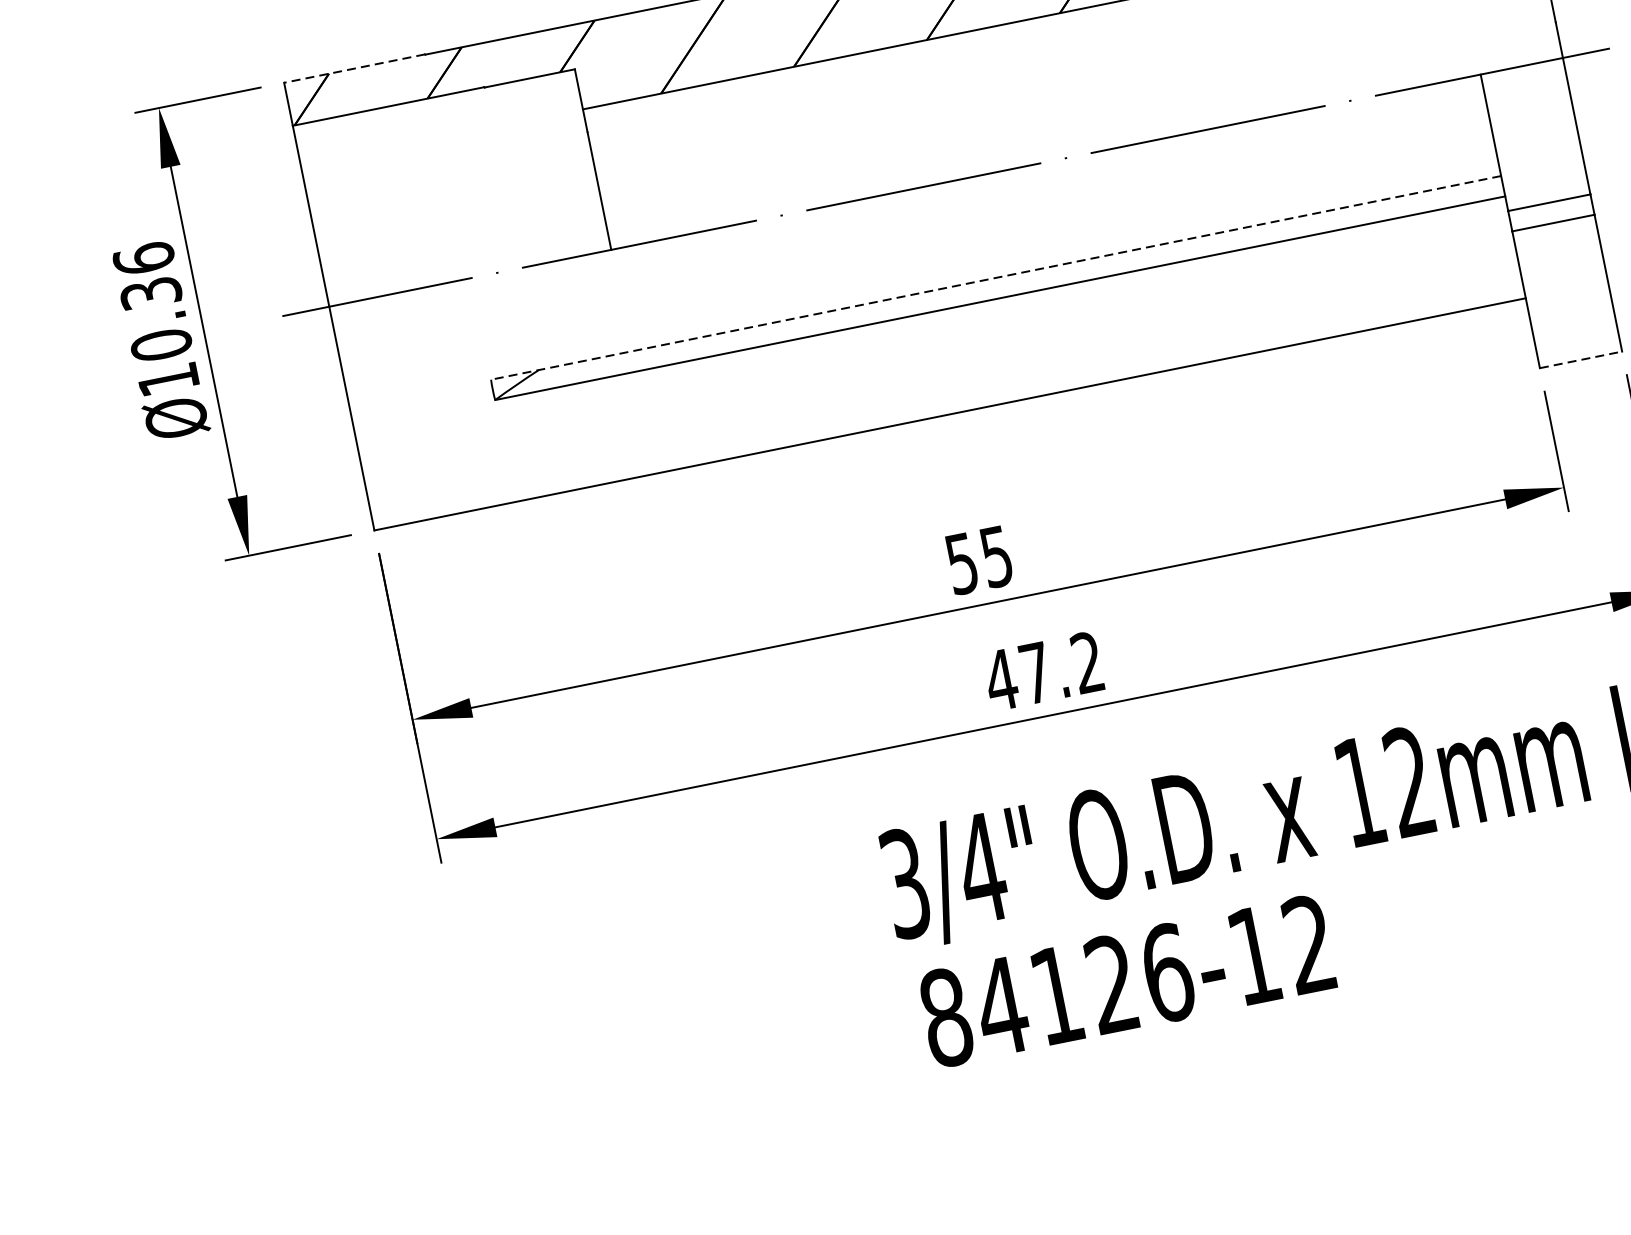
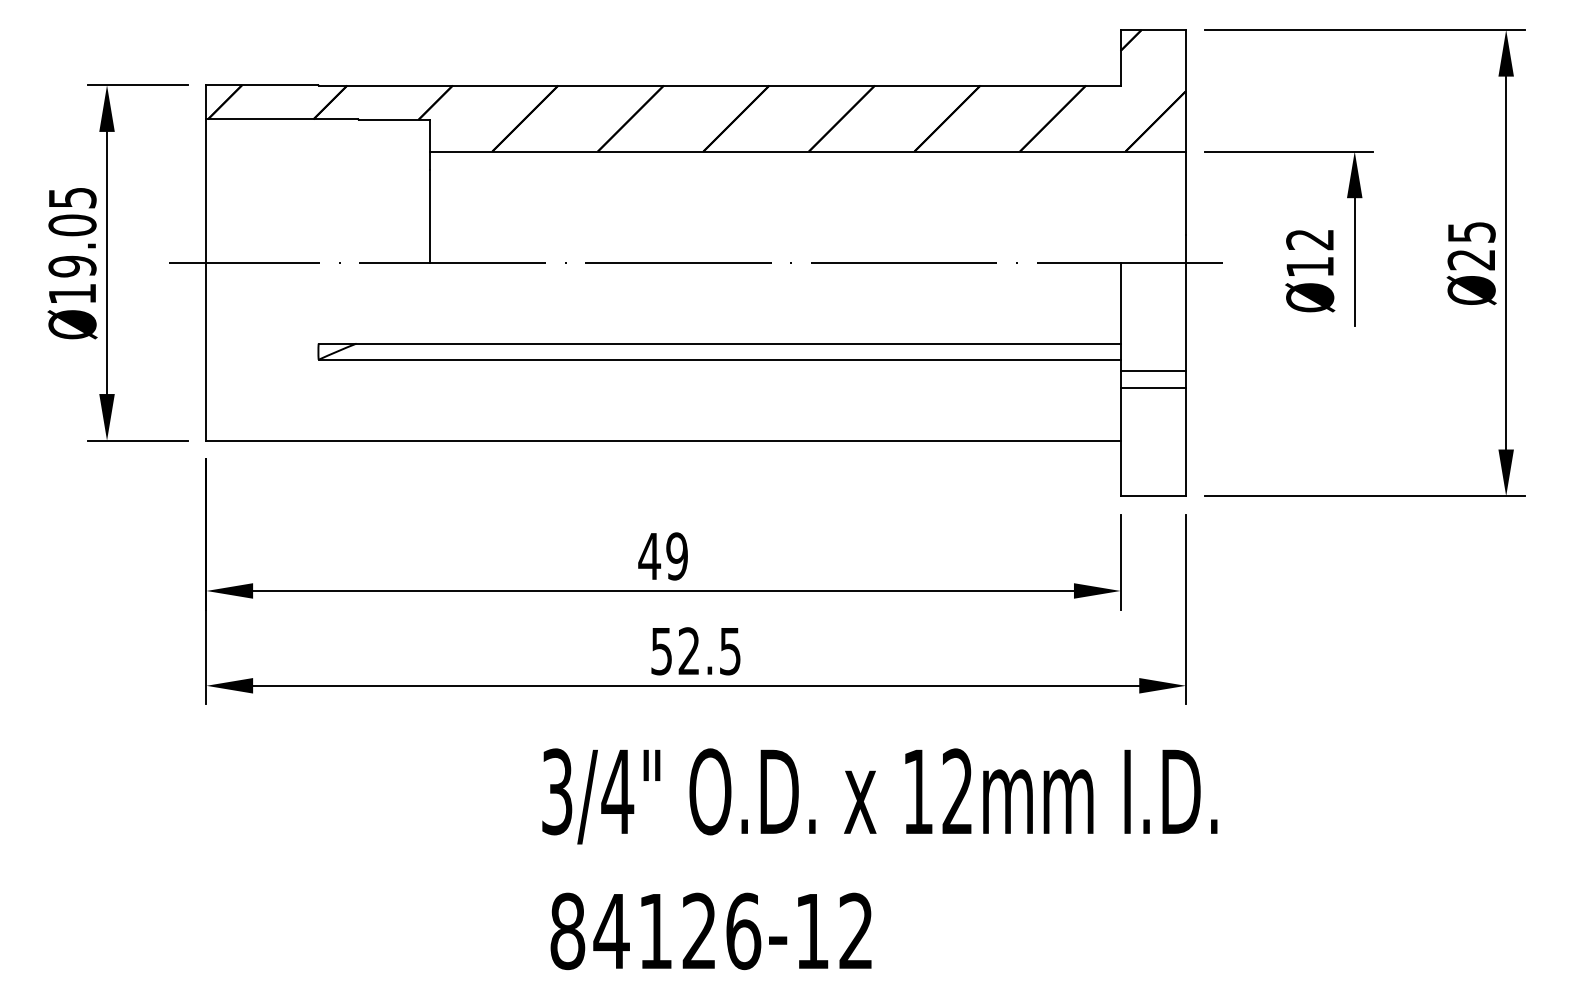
line: (354, 68) -> (262, 85), dashed -> solid
line: (995, 277) -> (719, 343), dashed -> solid
text: (152, 302) -> (72, 232), Ø10.36 -> Ø19.05
line: (1581, 360) -> (1153, 496), dashed -> solid
text: (978, 560) -> (662, 556), 55 -> 49
text: (1043, 671) -> (695, 651), 47.2 -> 52.5
text: (1126, 981) -> (710, 931), moved

